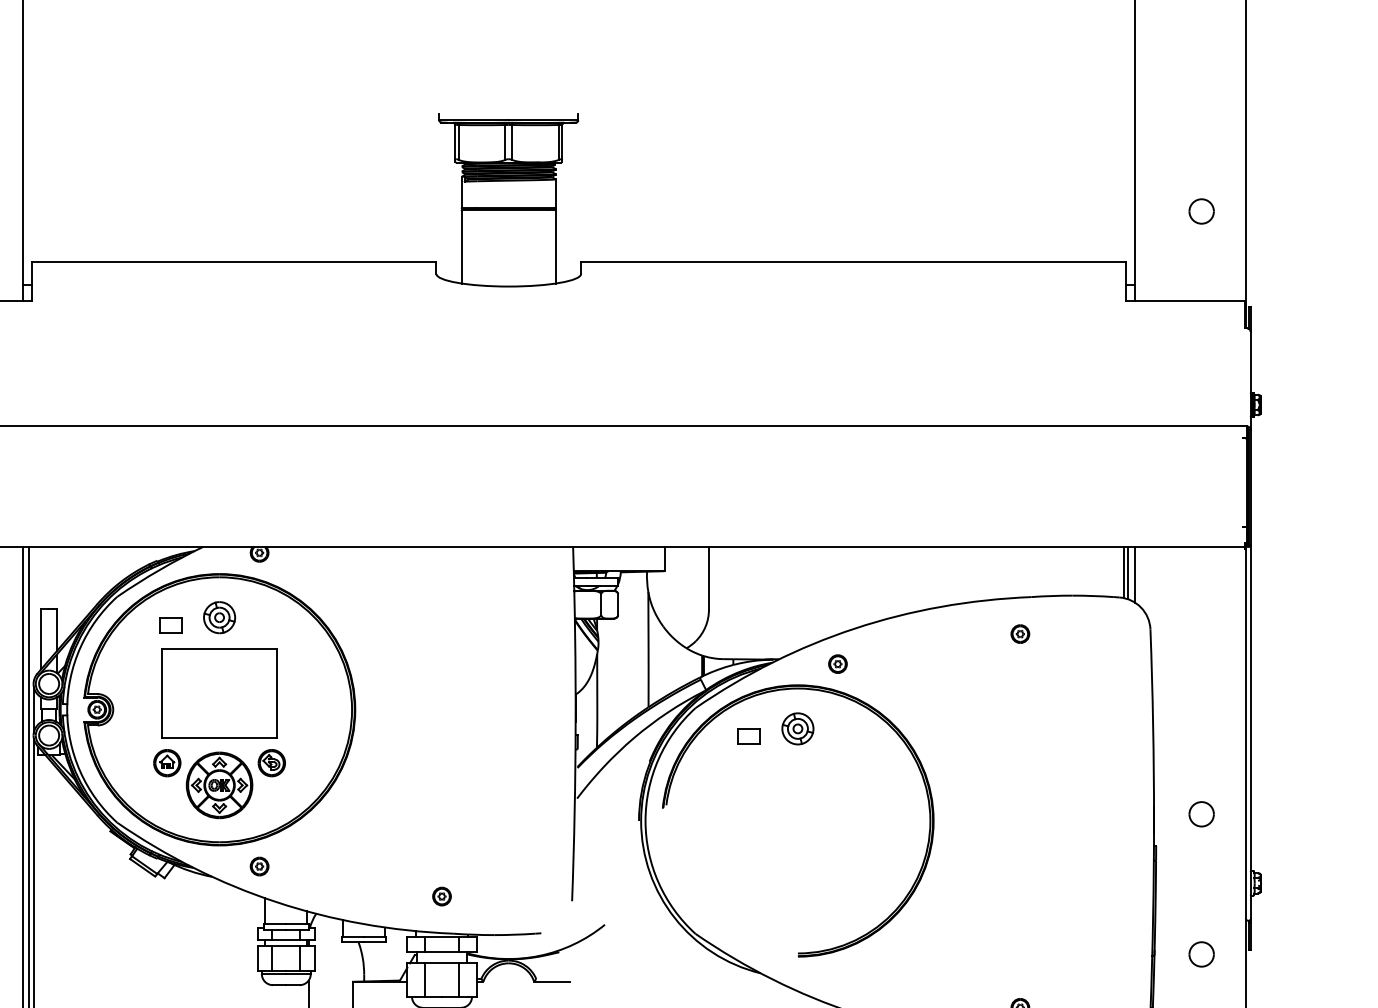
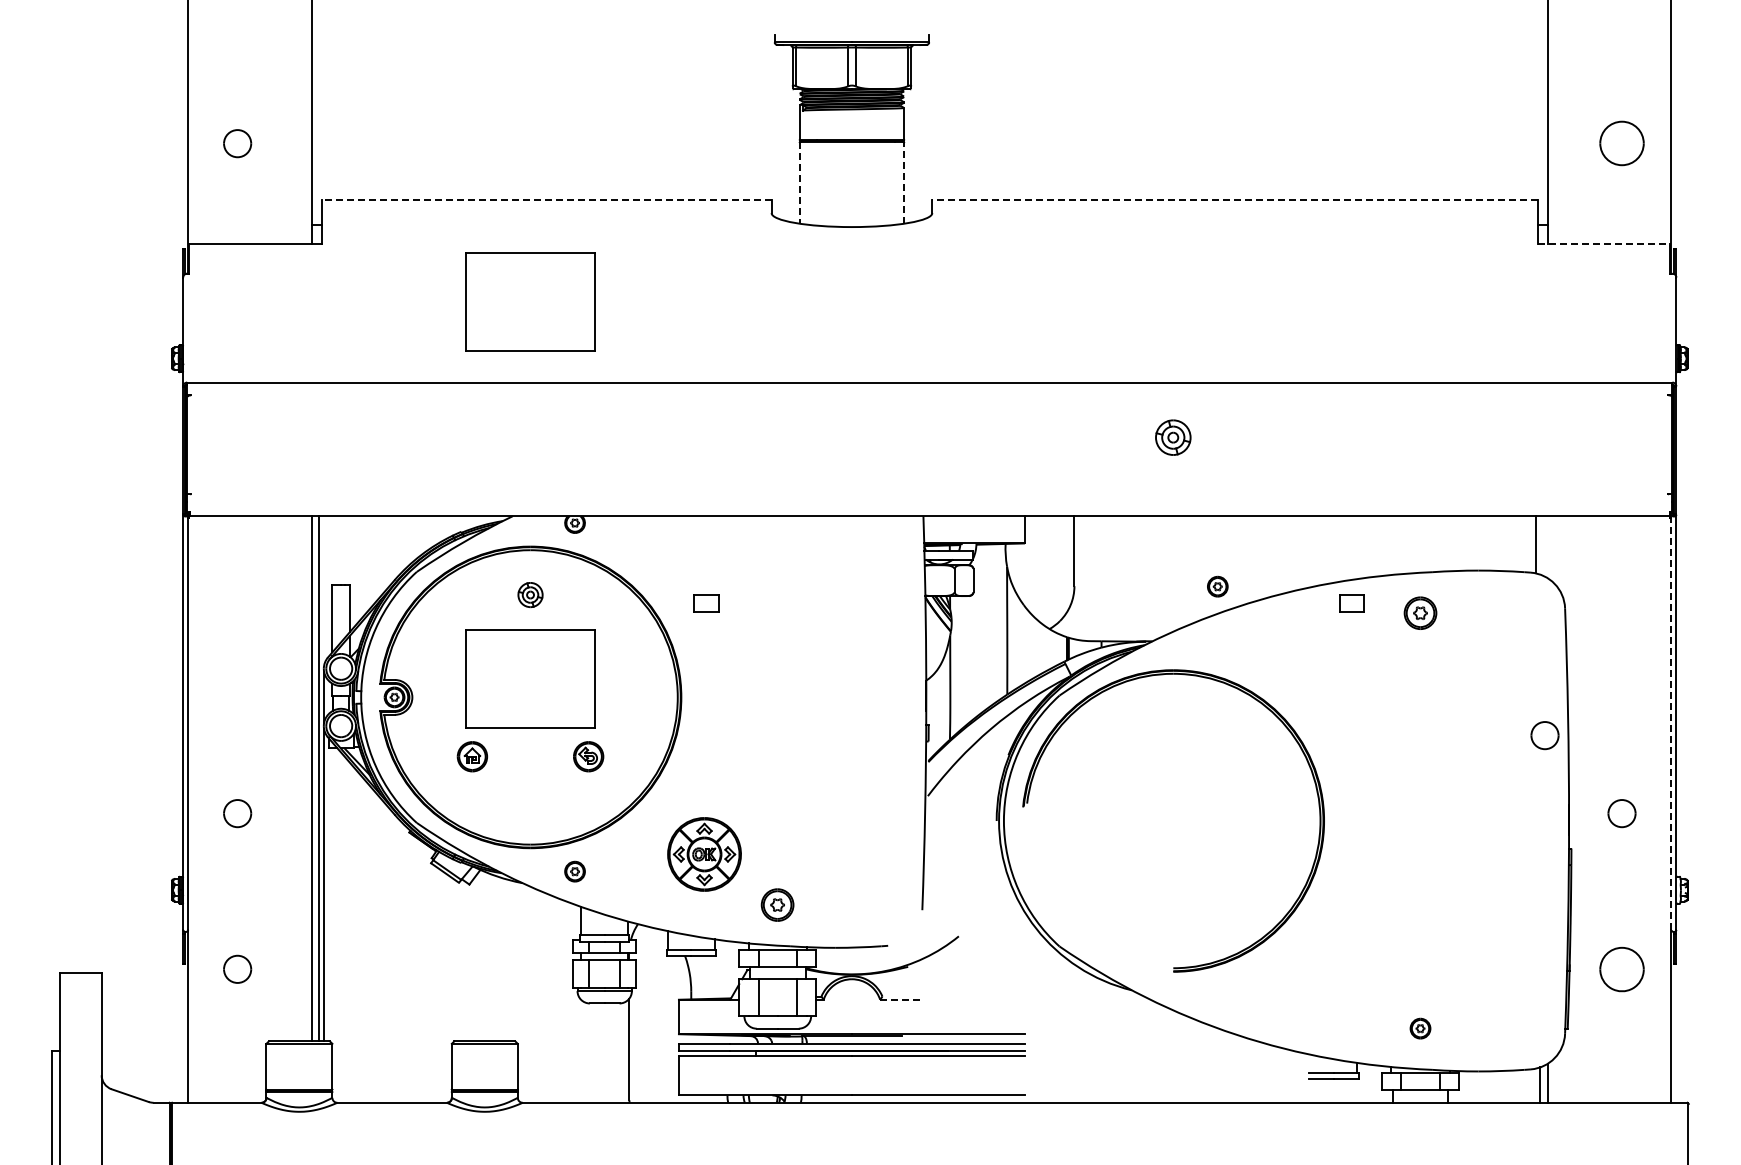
part: (1201, 211) -> (1621, 143), size x1.6
line: (461, 247) -> (799, 183), solid -> dashed
line: (556, 247) -> (904, 183), solid -> dashed
line: (233, 261) -> (546, 199), solid -> dashed
line: (853, 261) -> (1235, 199), solid -> dashed
line: (1185, 301) -> (1604, 243), solid -> dashed
part: (219, 353) -> (530, 301), added
line: (1128, 573) -> (1540, 545), removed
line: (1134, 574) -> (1547, 547), removed
part: (219, 617) -> (530, 594), size x0.7
part: (170, 625) -> (706, 603), moved
part: (1020, 634) -> (1420, 613), size x1.6
part: (837, 663) -> (1217, 586), moved
part: (798, 728) -> (1173, 437), moved
line: (1246, 732) -> (1671, 722), solid -> dashed
part: (748, 736) -> (1351, 603), moved
part: (1131, 744) -> (1544, 735), added
part: (219, 785) -> (704, 854), moved
part: (441, 896) -> (777, 904), size x1.6
part: (1201, 953) -> (1621, 968), size x1.6
line: (551, 981) -> (899, 999), solid -> dashed

